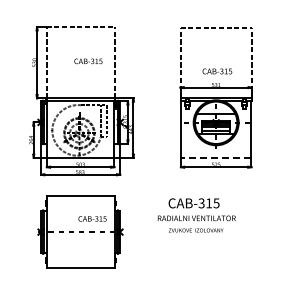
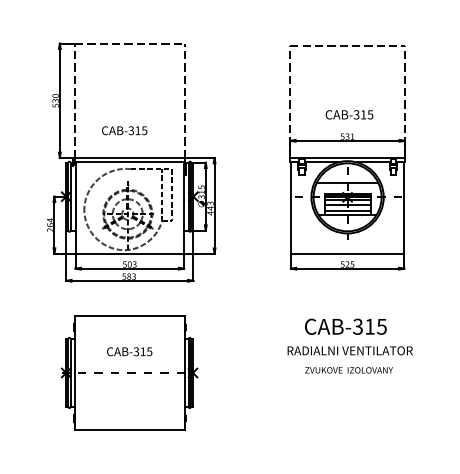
text: (88, 61) -> (124, 130), moved
line: (215, 157) -> (346, 253), dashed -> solid
text: (196, 215) -> (349, 346), moved
text: (92, 218) -> (129, 351), moved

